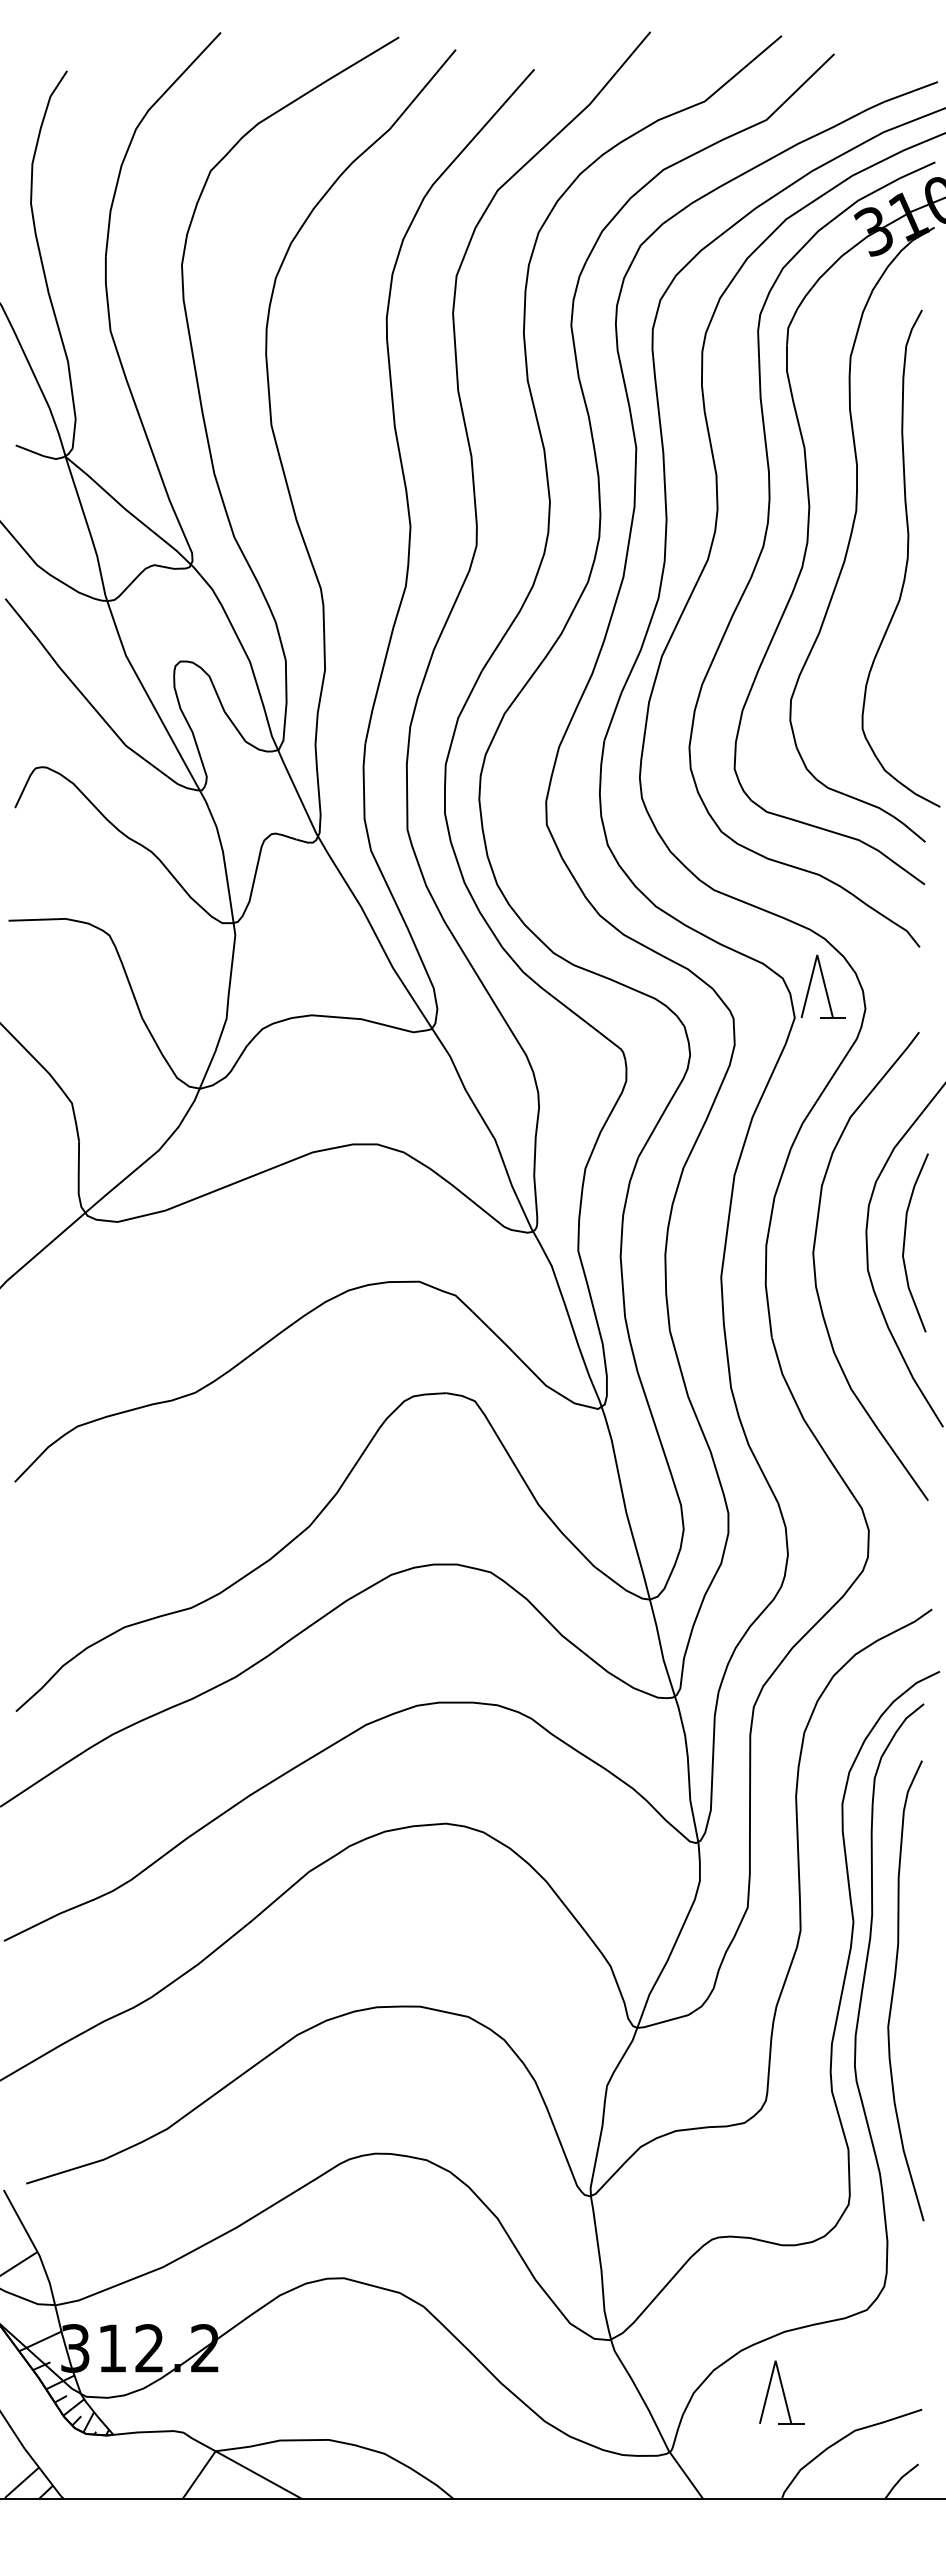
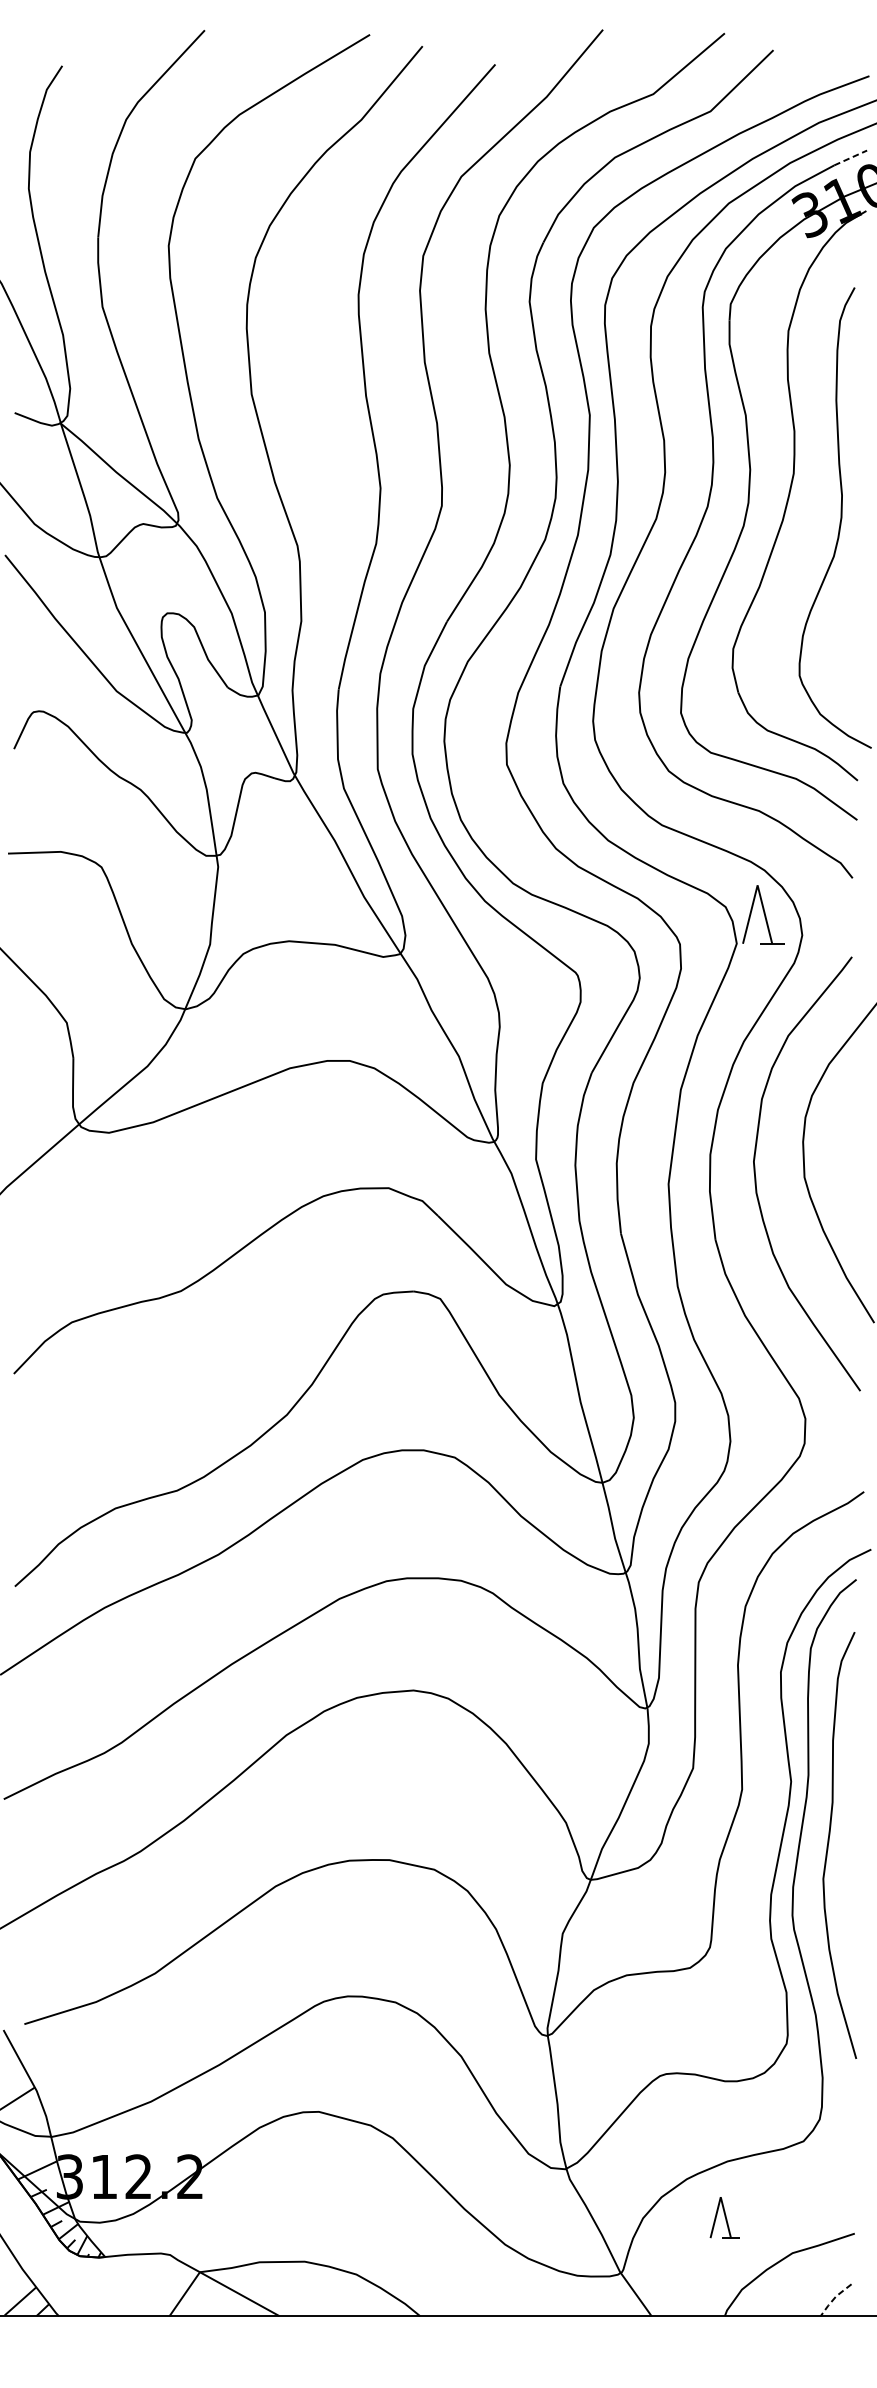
line: (918, 170) -> (851, 158), solid -> dashed
curve: (905, 1242) -> (839, 1151), removed
part: (781, 2392) -> (724, 2217), size x0.7
line: (899, 2480) -> (833, 2299), solid -> dashed

